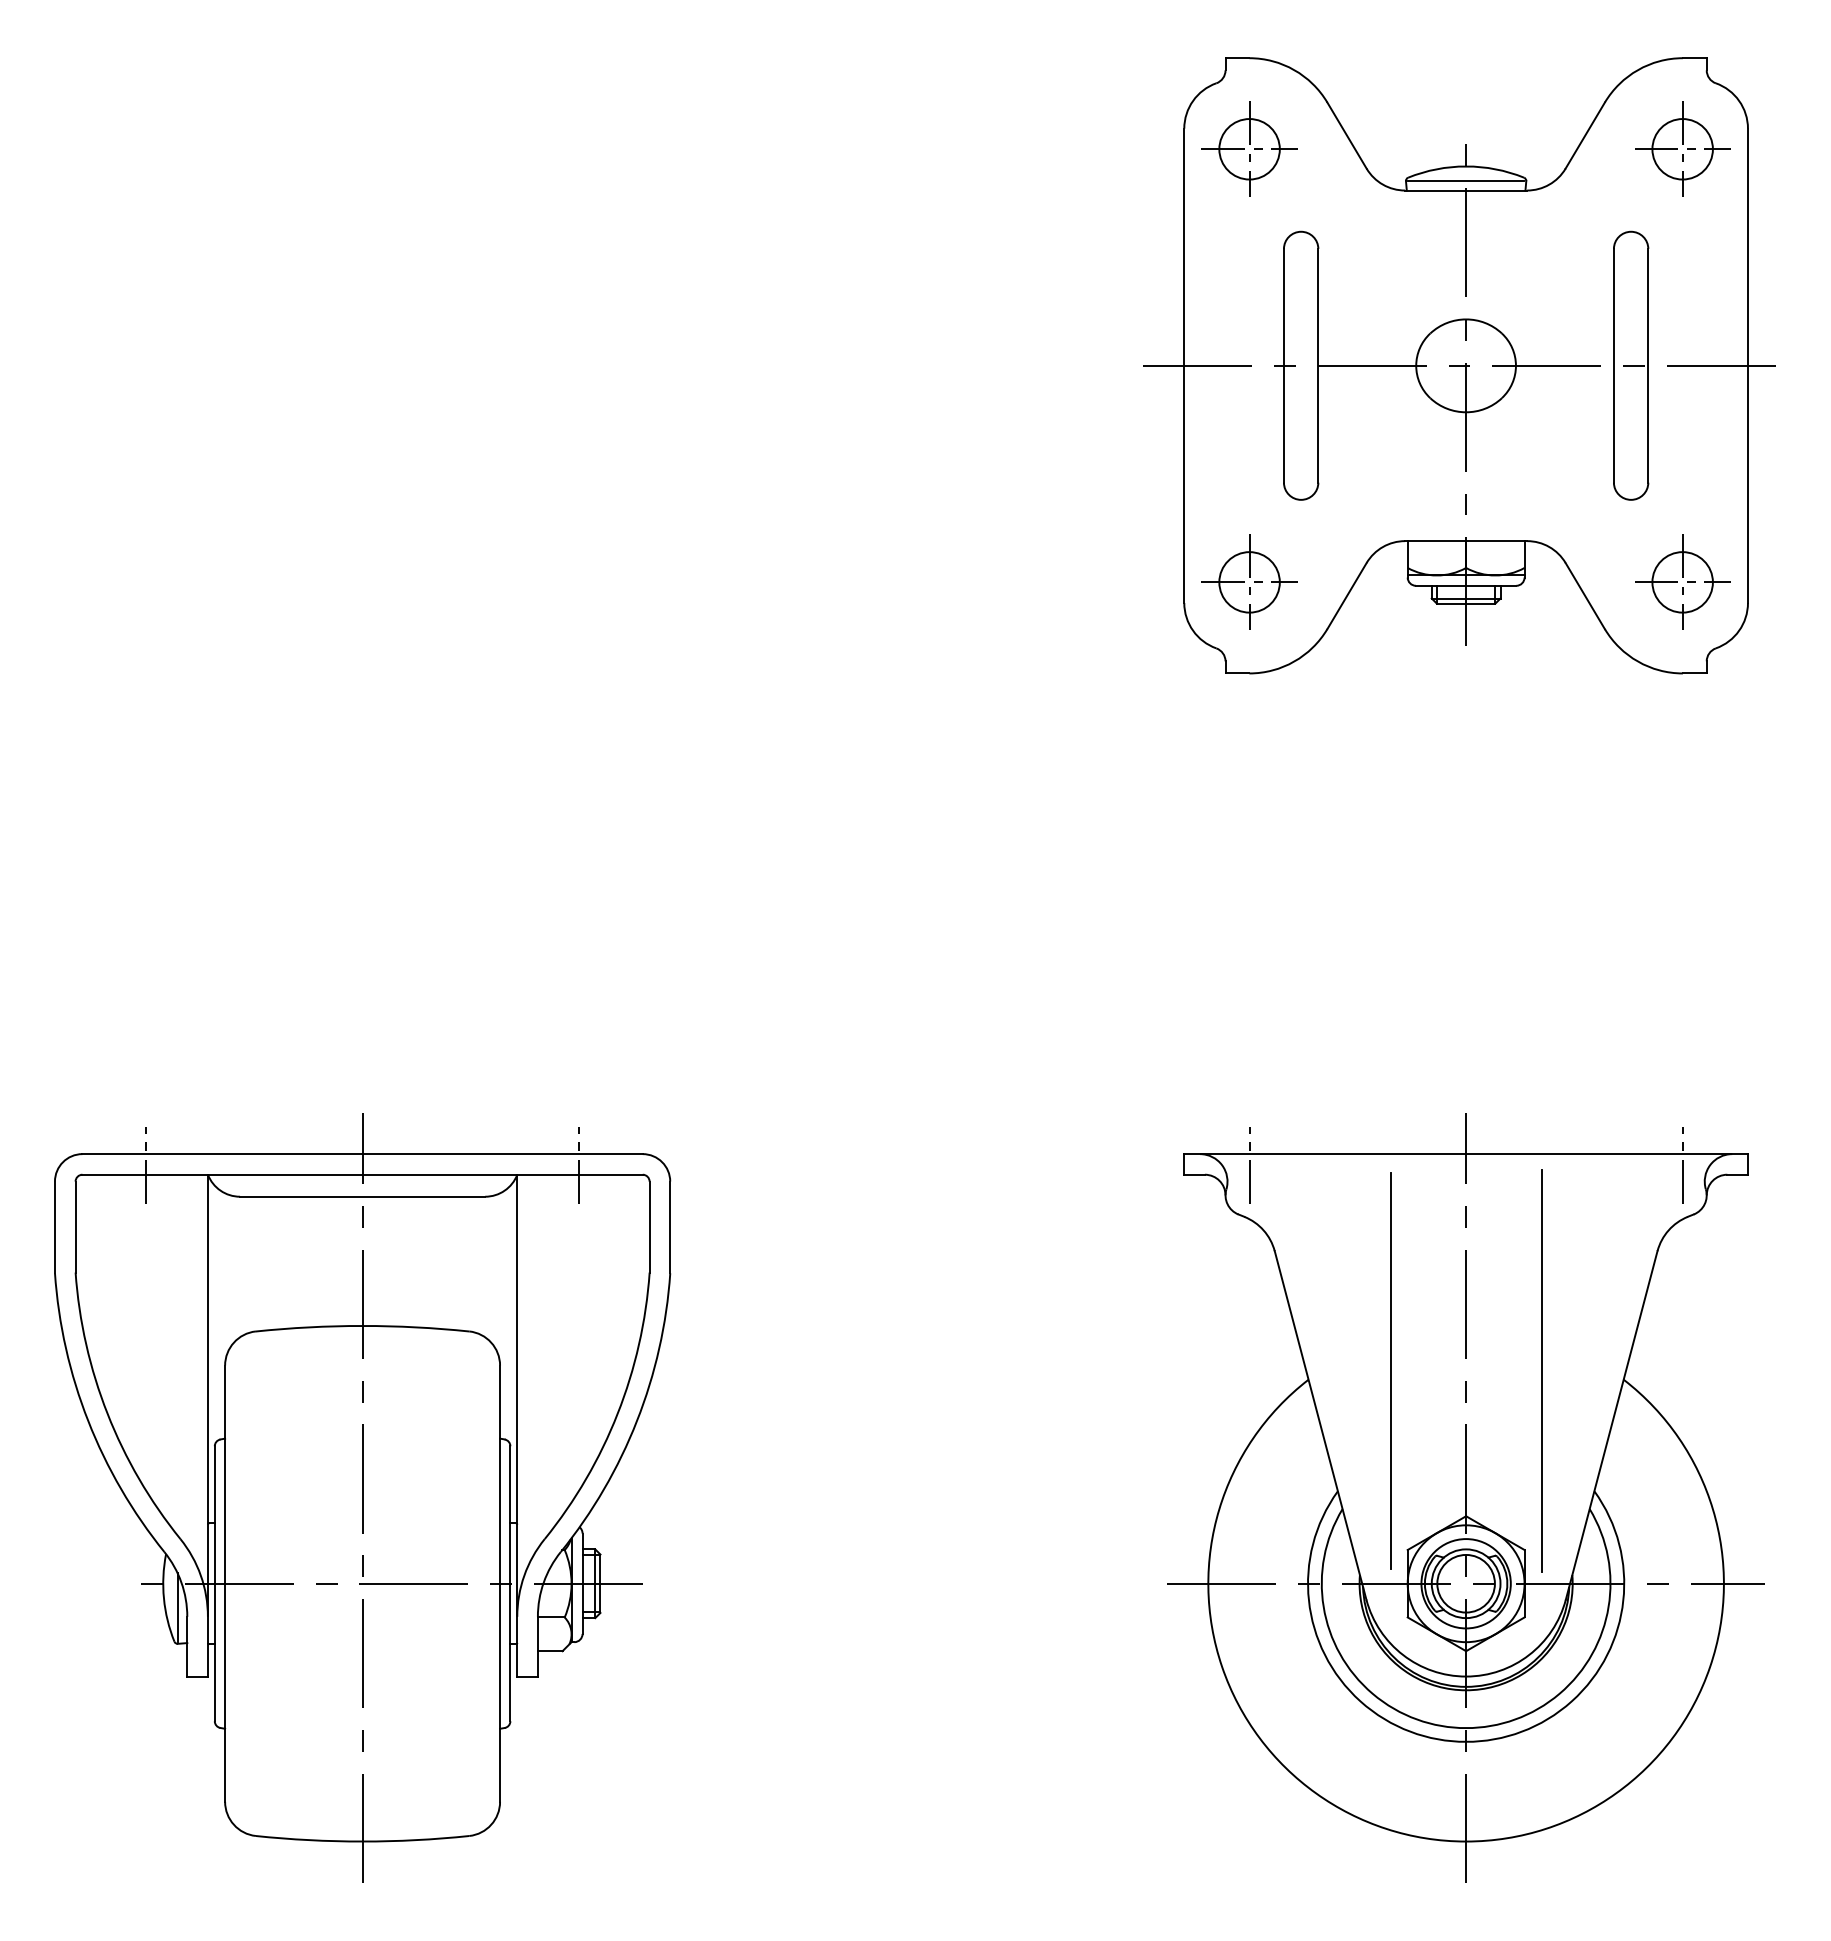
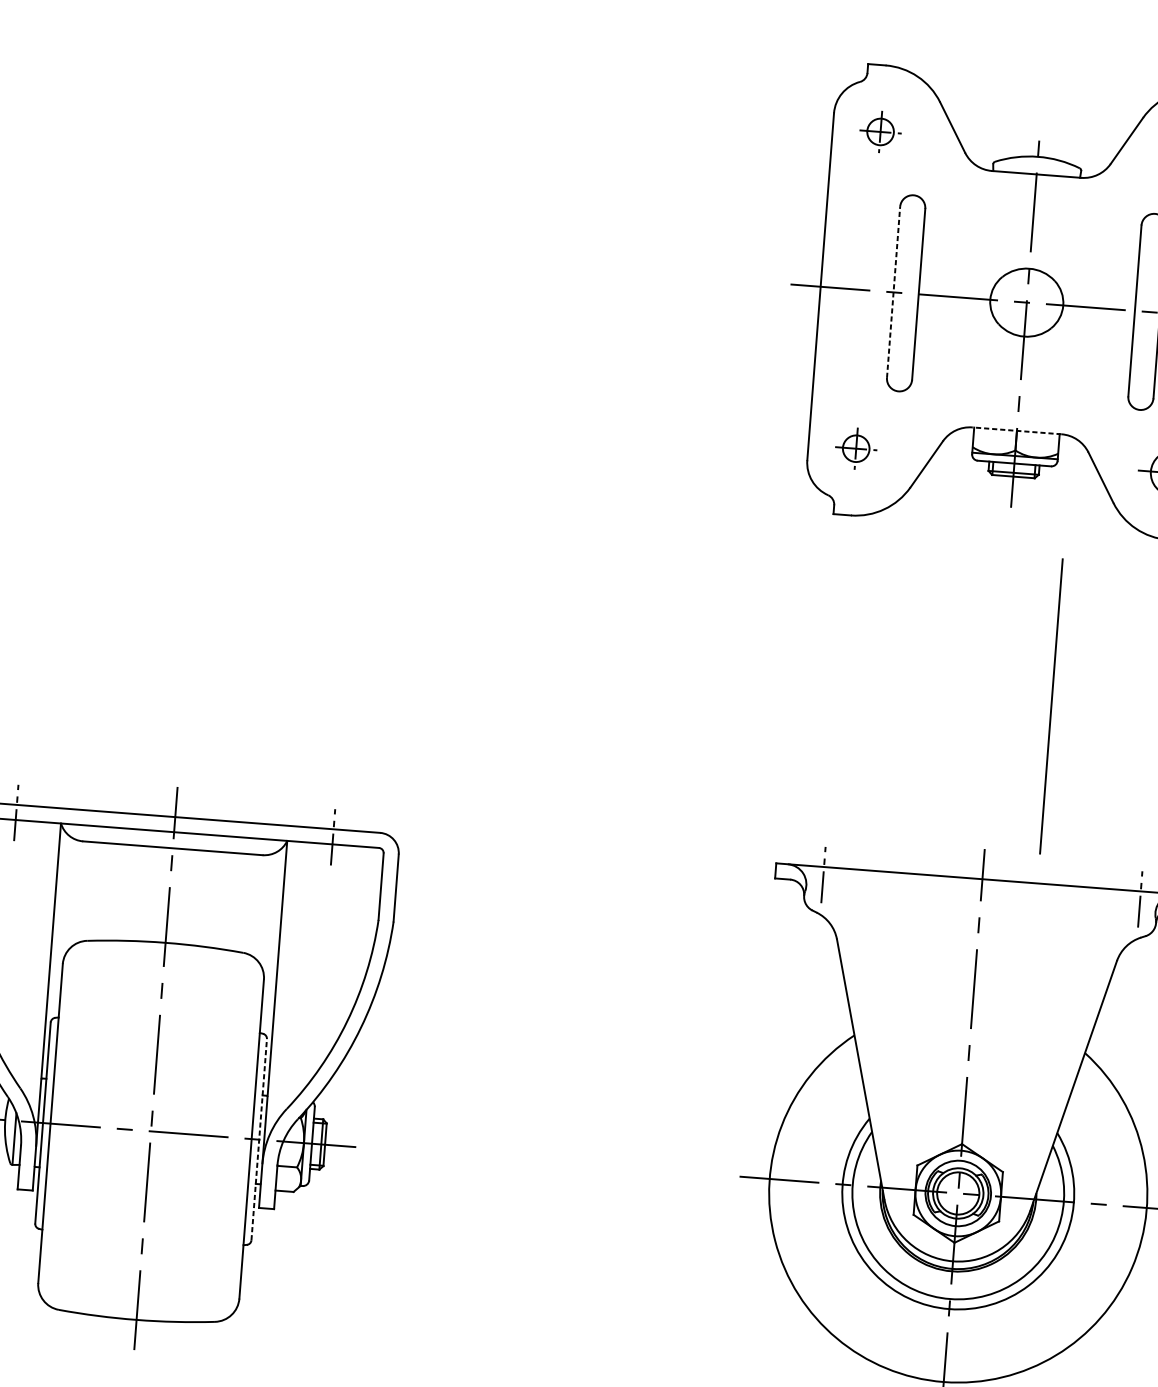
part: (1249, 148) -> (880, 131), size x0.6
line: (1465, 180) -> (1036, 167), removed
line: (1283, 365) -> (893, 292), solid -> dashed
line: (1465, 541) -> (1016, 431), solid -> dashed
part: (1249, 581) -> (856, 448), size x0.6
line: (1390, 1370) -> (914, 1033), removed
line: (1541, 1370) -> (1051, 706), moved
line: (510, 1583) -> (259, 1139), solid -> dashed

